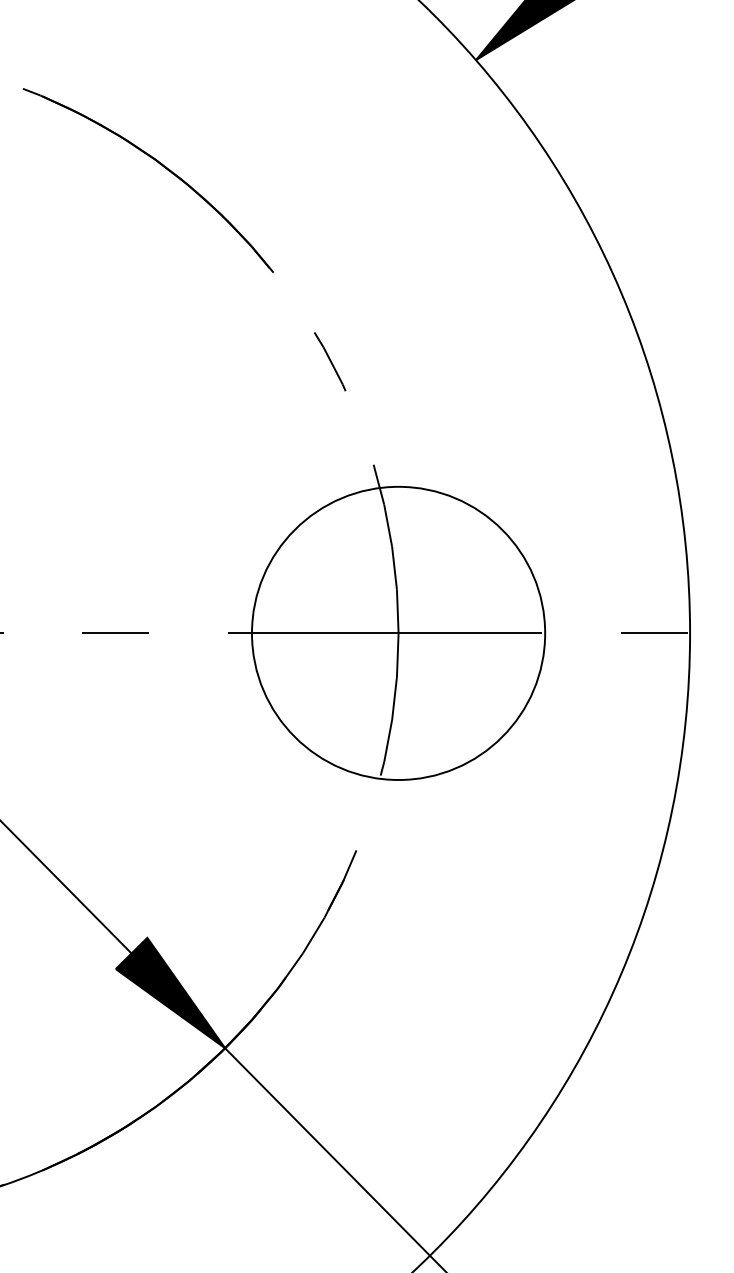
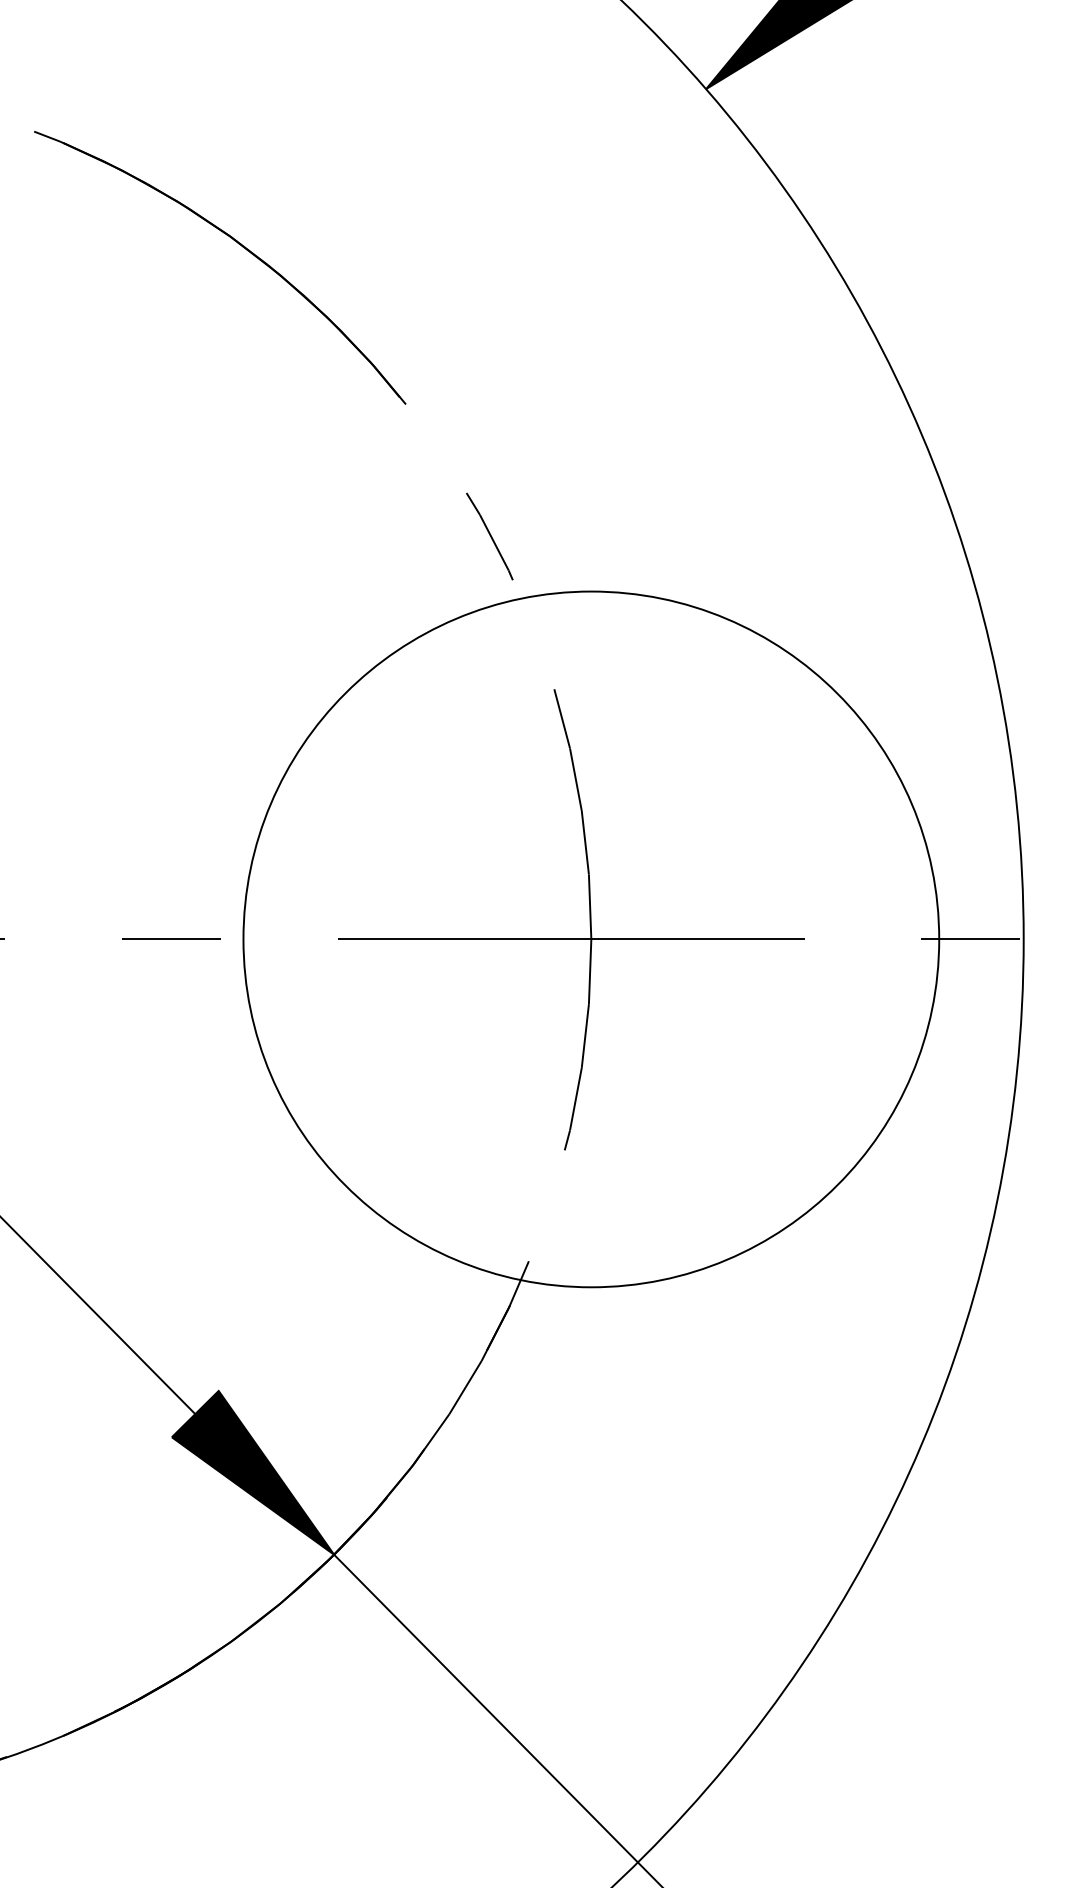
circle: (398, 633) -> (591, 939), size x1.6

